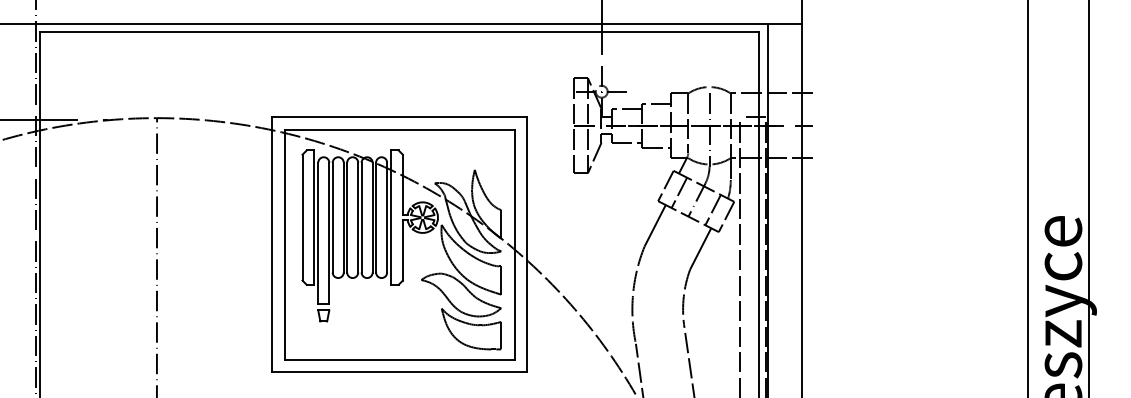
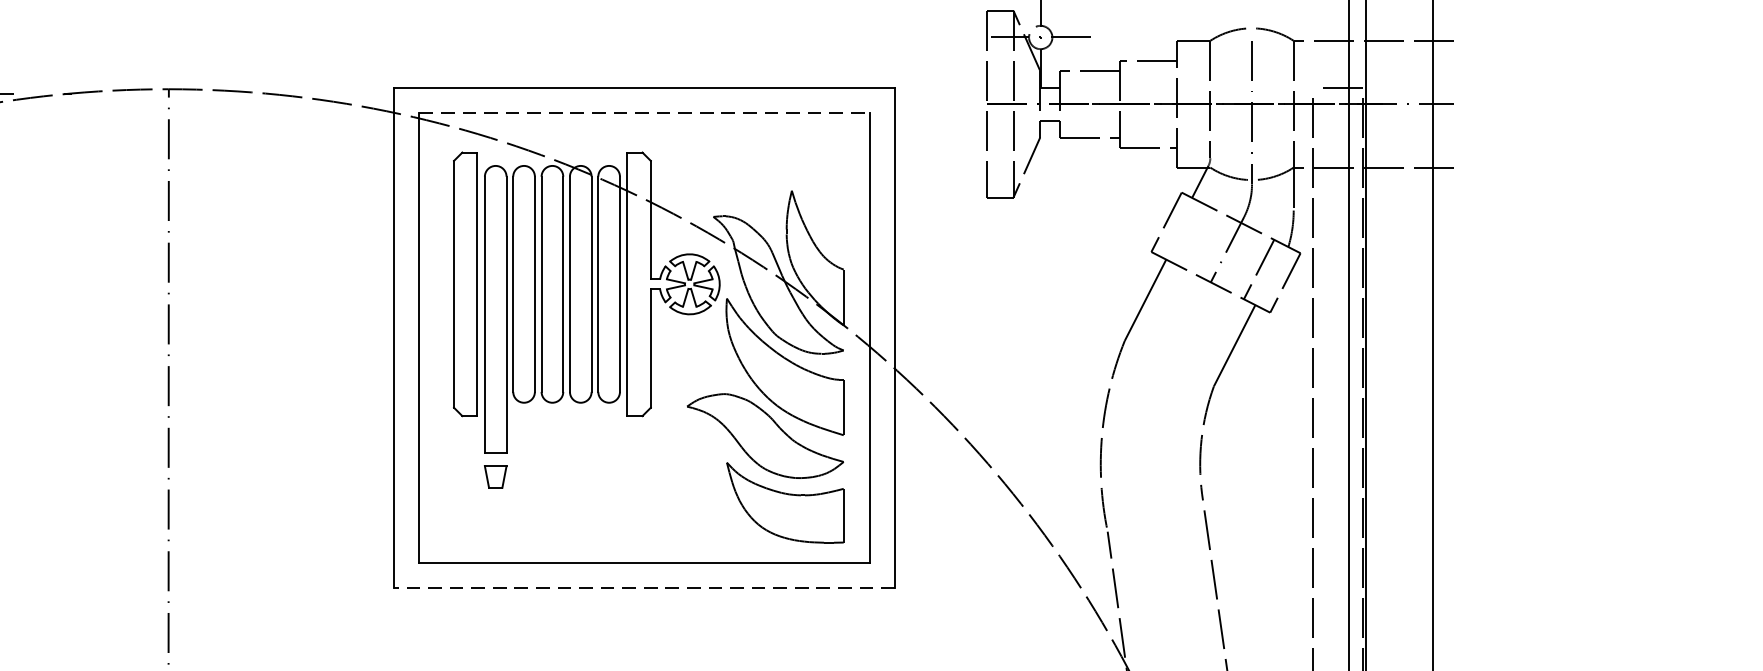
line: (399, 130) -> (644, 113), solid -> dashed
line: (679, 192) -> (1193, 235), removed
line: (399, 372) -> (644, 587), solid -> dashed

